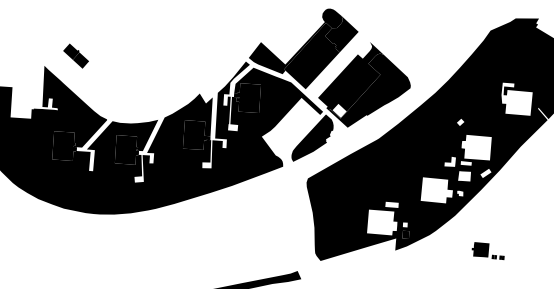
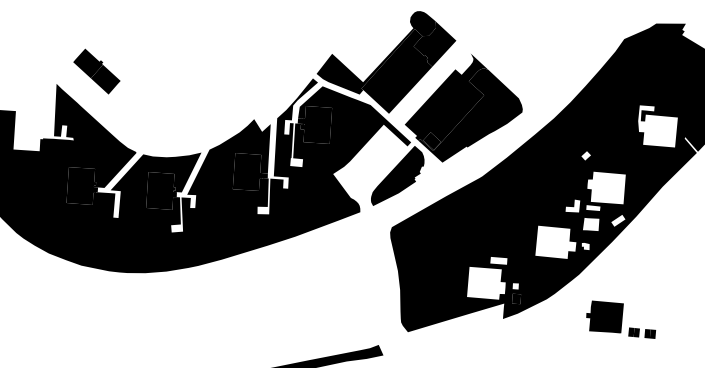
part: (75, 56) -> (96, 71), size x1.43
fill: (339, 111) -> (432, 141), added
part: (488, 250) -> (621, 319), size x1.67

